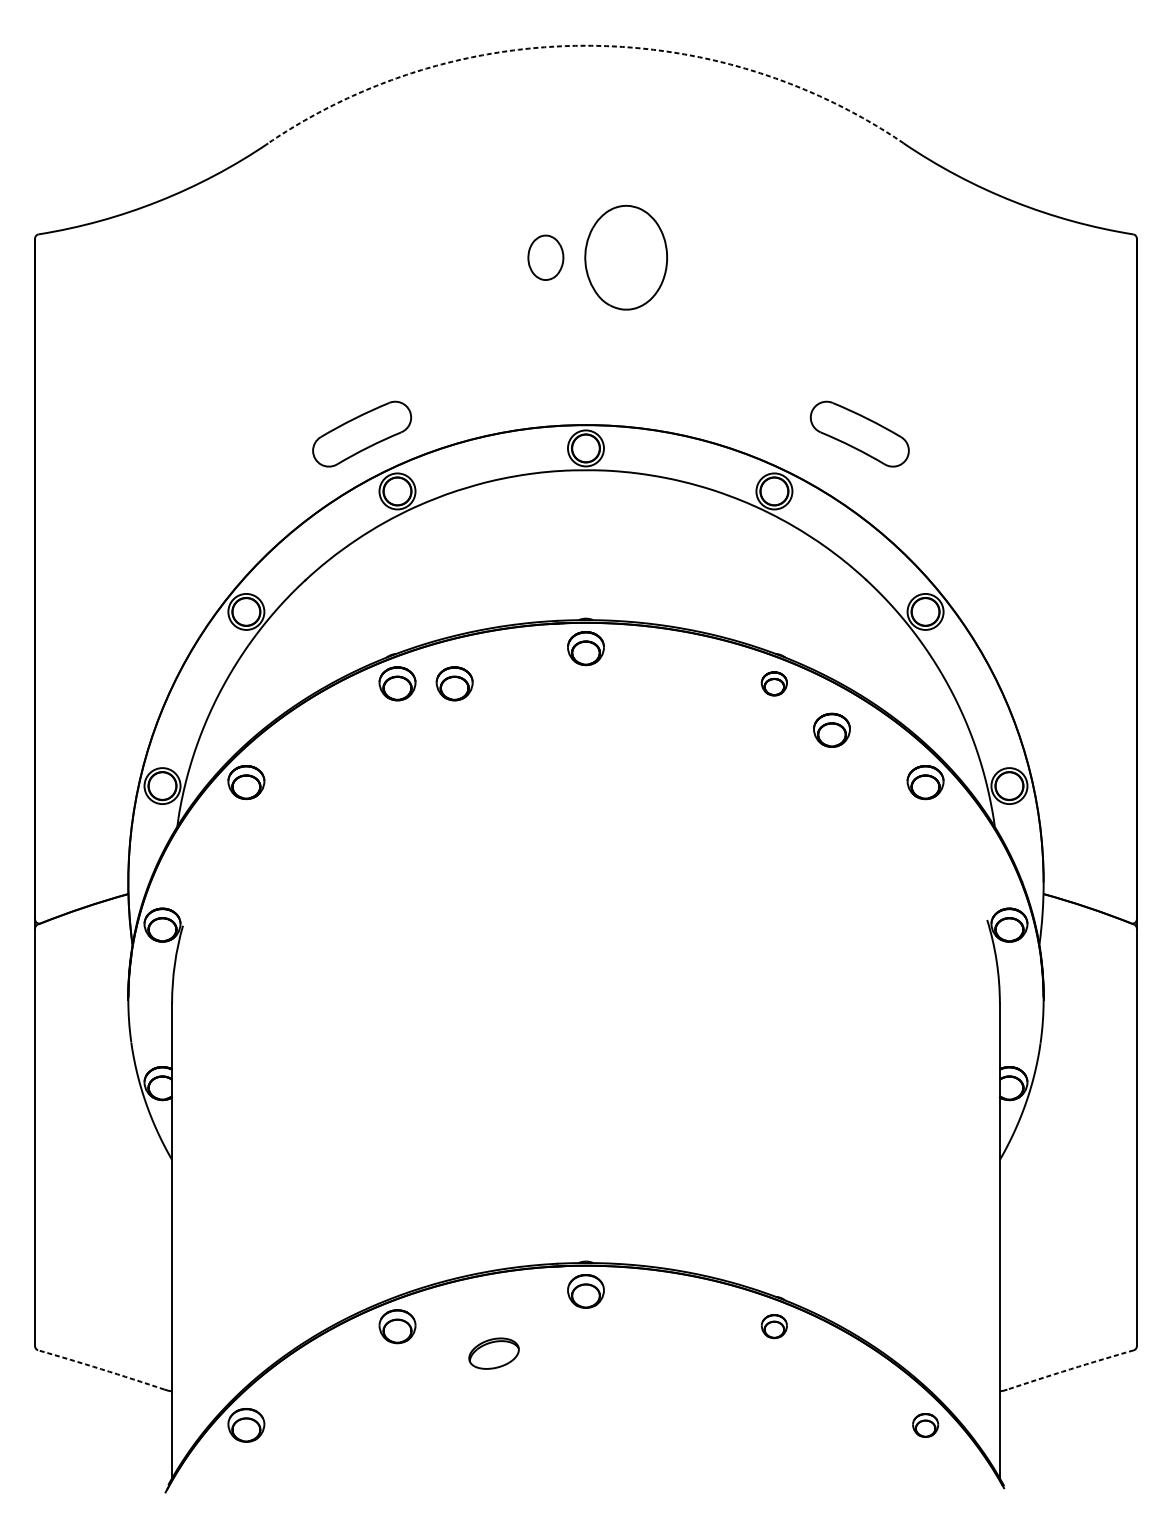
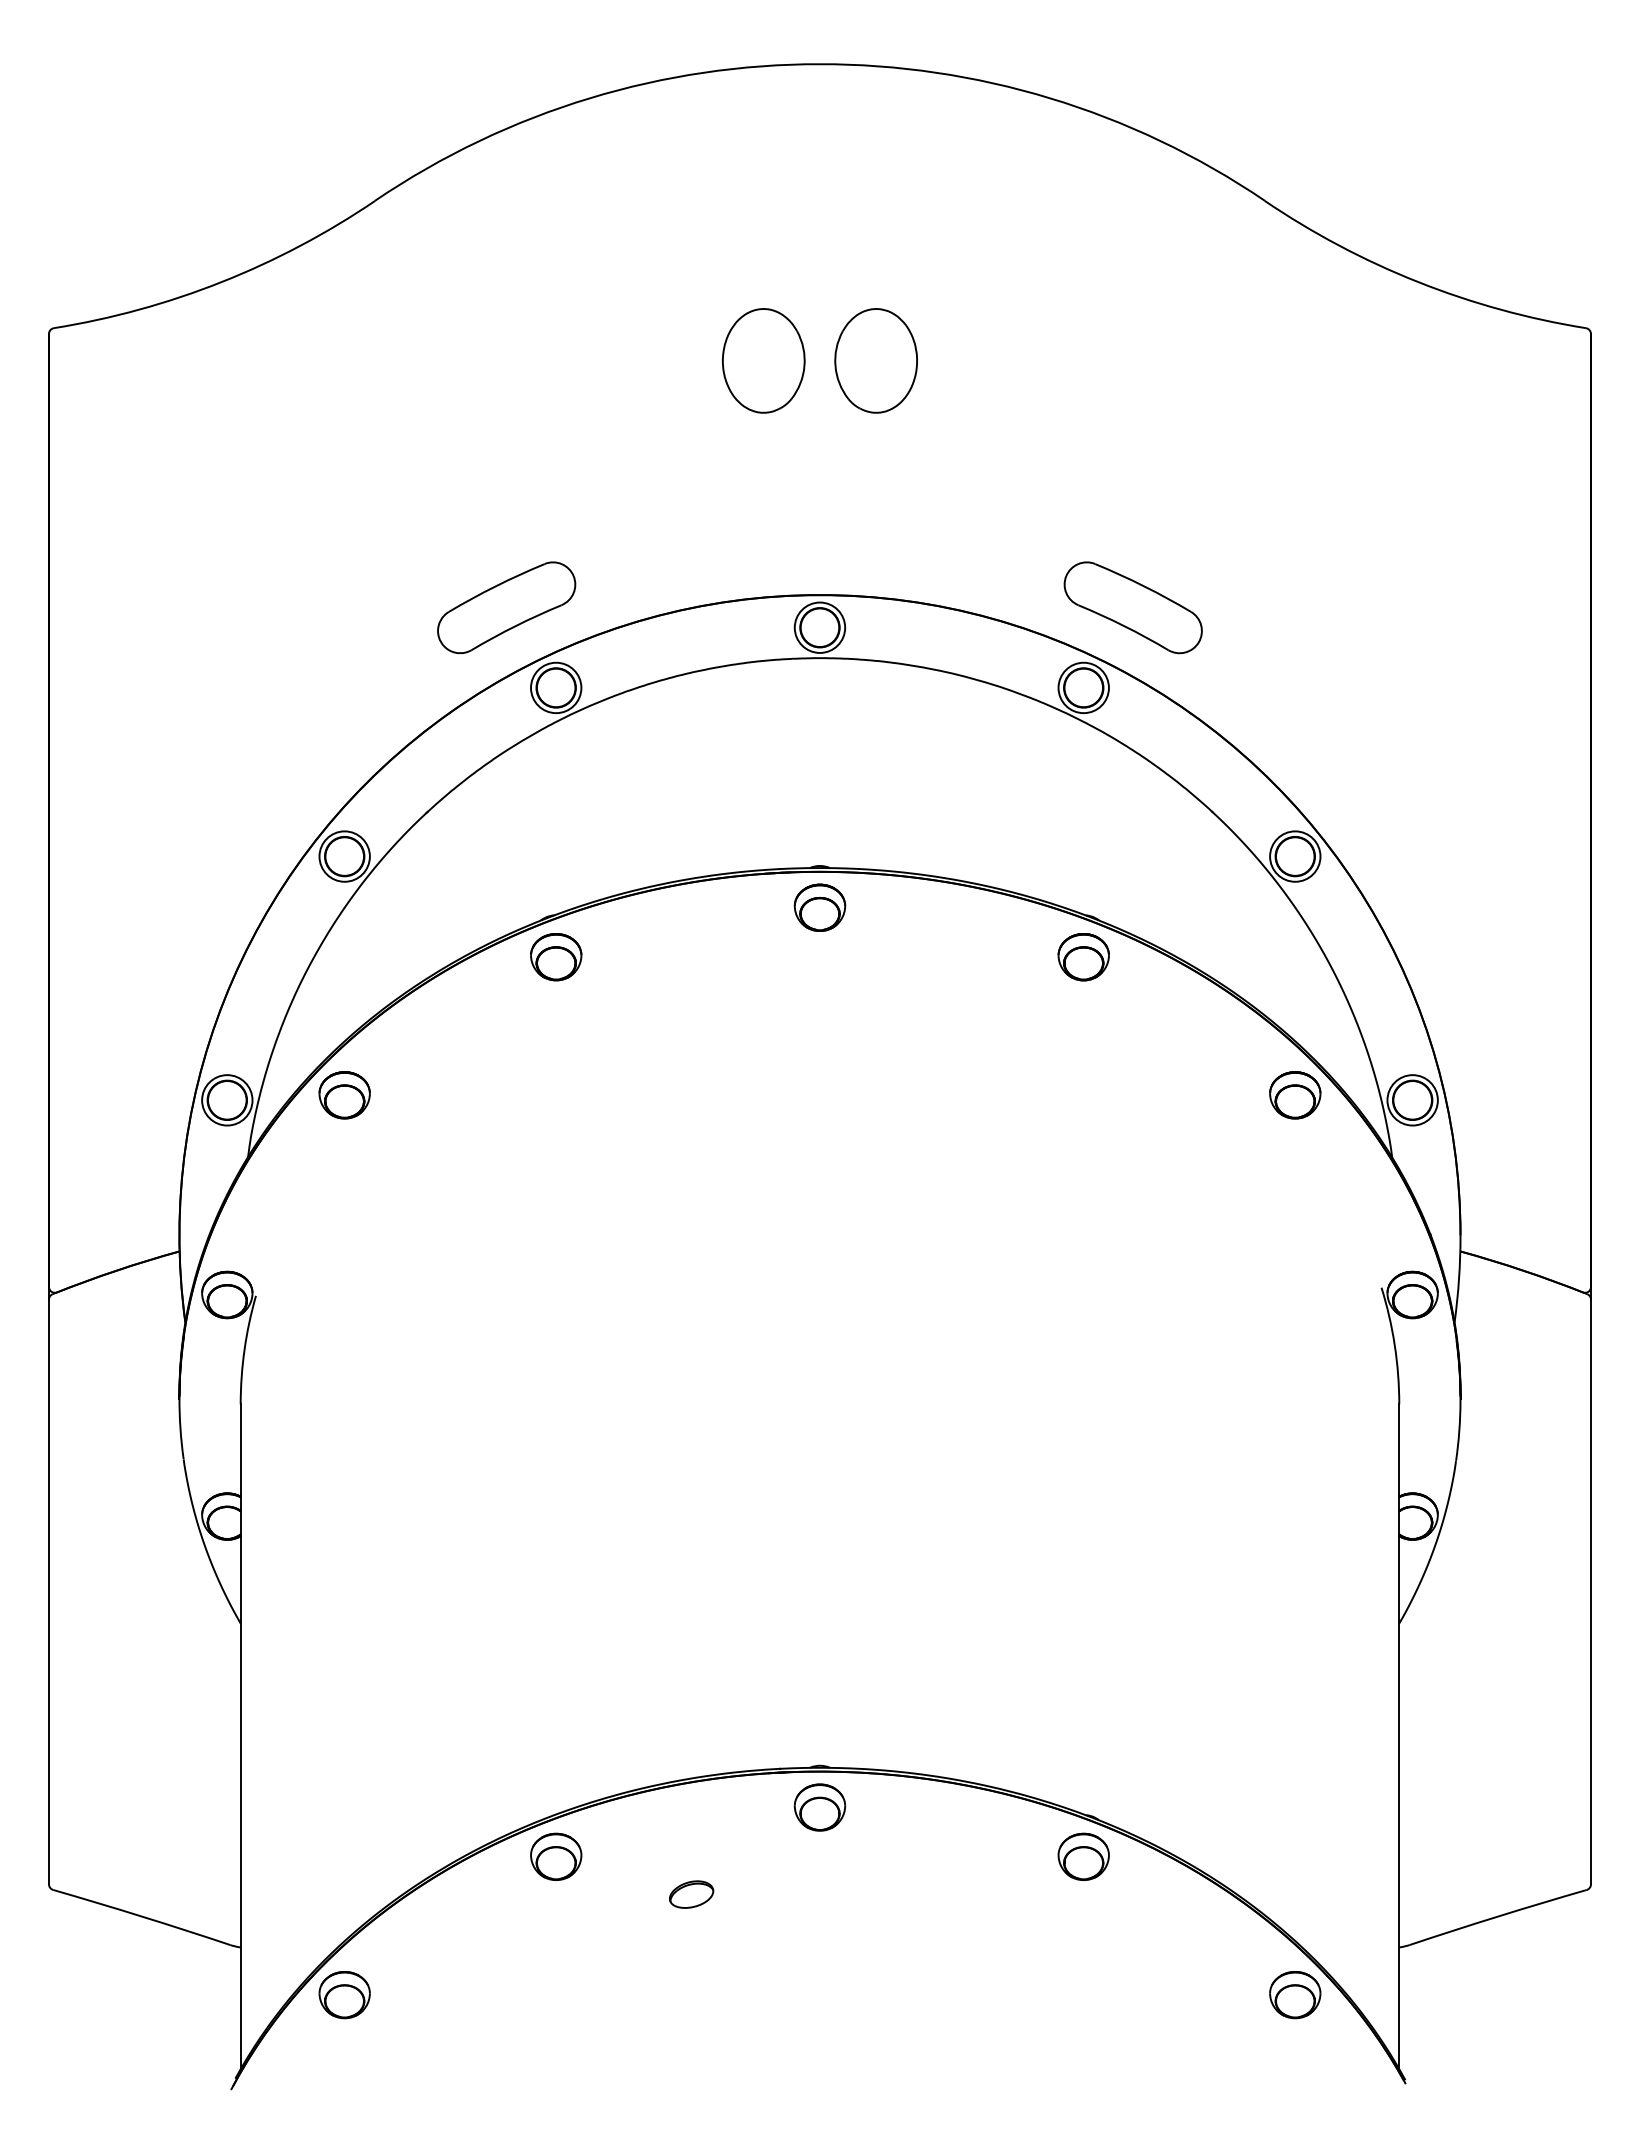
arc: (585, 45) -> (819, 64), dashed -> solid
part: (545, 257) -> (763, 360), size x1.67
part: (625, 257) -> (875, 360), size x0.71
part: (859, 433) -> (1132, 607), moved
part: (454, 684) -> (636, 957), removed
part: (774, 684) -> (1083, 957), size x1.43
part: (832, 730) -> (1164, 1022), removed
part: (774, 1326) -> (1083, 1856), size x1.43
part: (494, 1353) -> (691, 1894), size x0.62
arc: (101, 1369) -> (142, 1916), dashed -> solid
arc: (1070, 1369) -> (1497, 1916), dashed -> solid
part: (925, 1425) -> (1295, 1995), size x1.43

